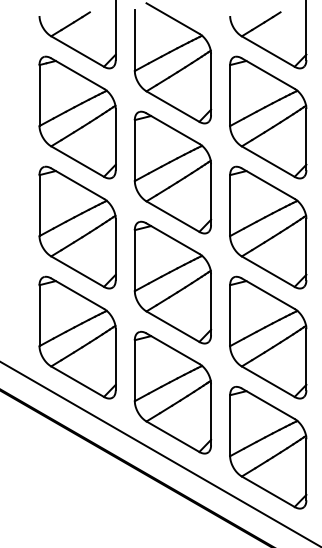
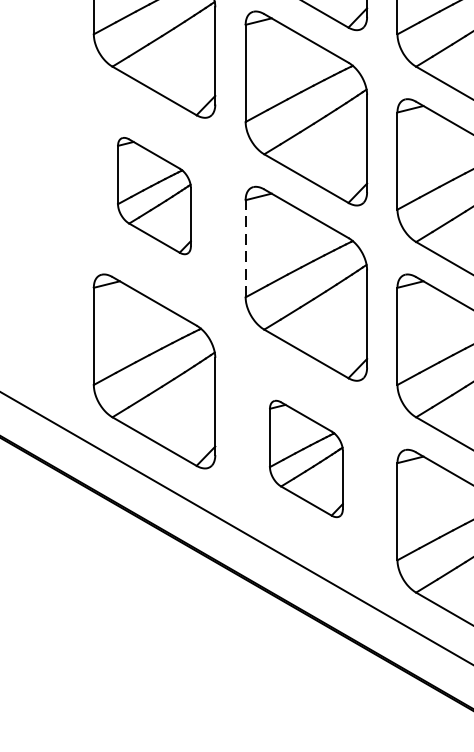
part: (77, 227) -> (154, 195), size x0.6
line: (134, 260) -> (245, 248), solid -> dashed
part: (172, 392) -> (305, 458), size x0.6

